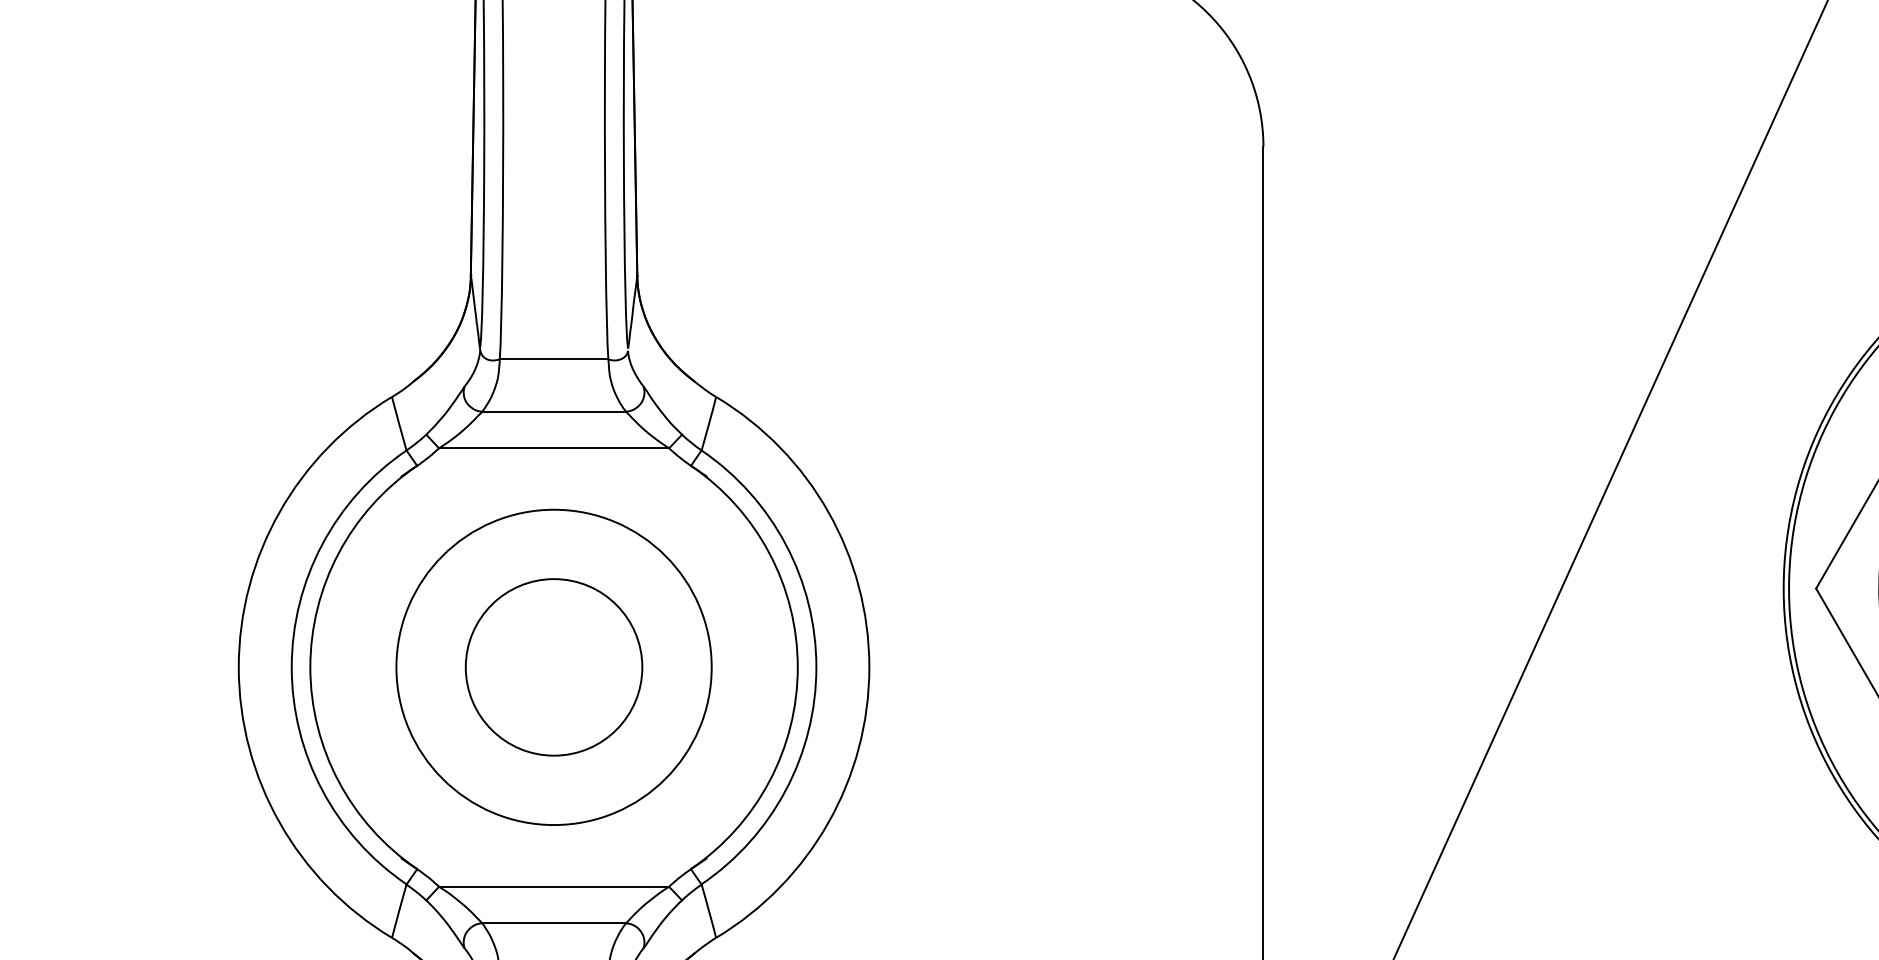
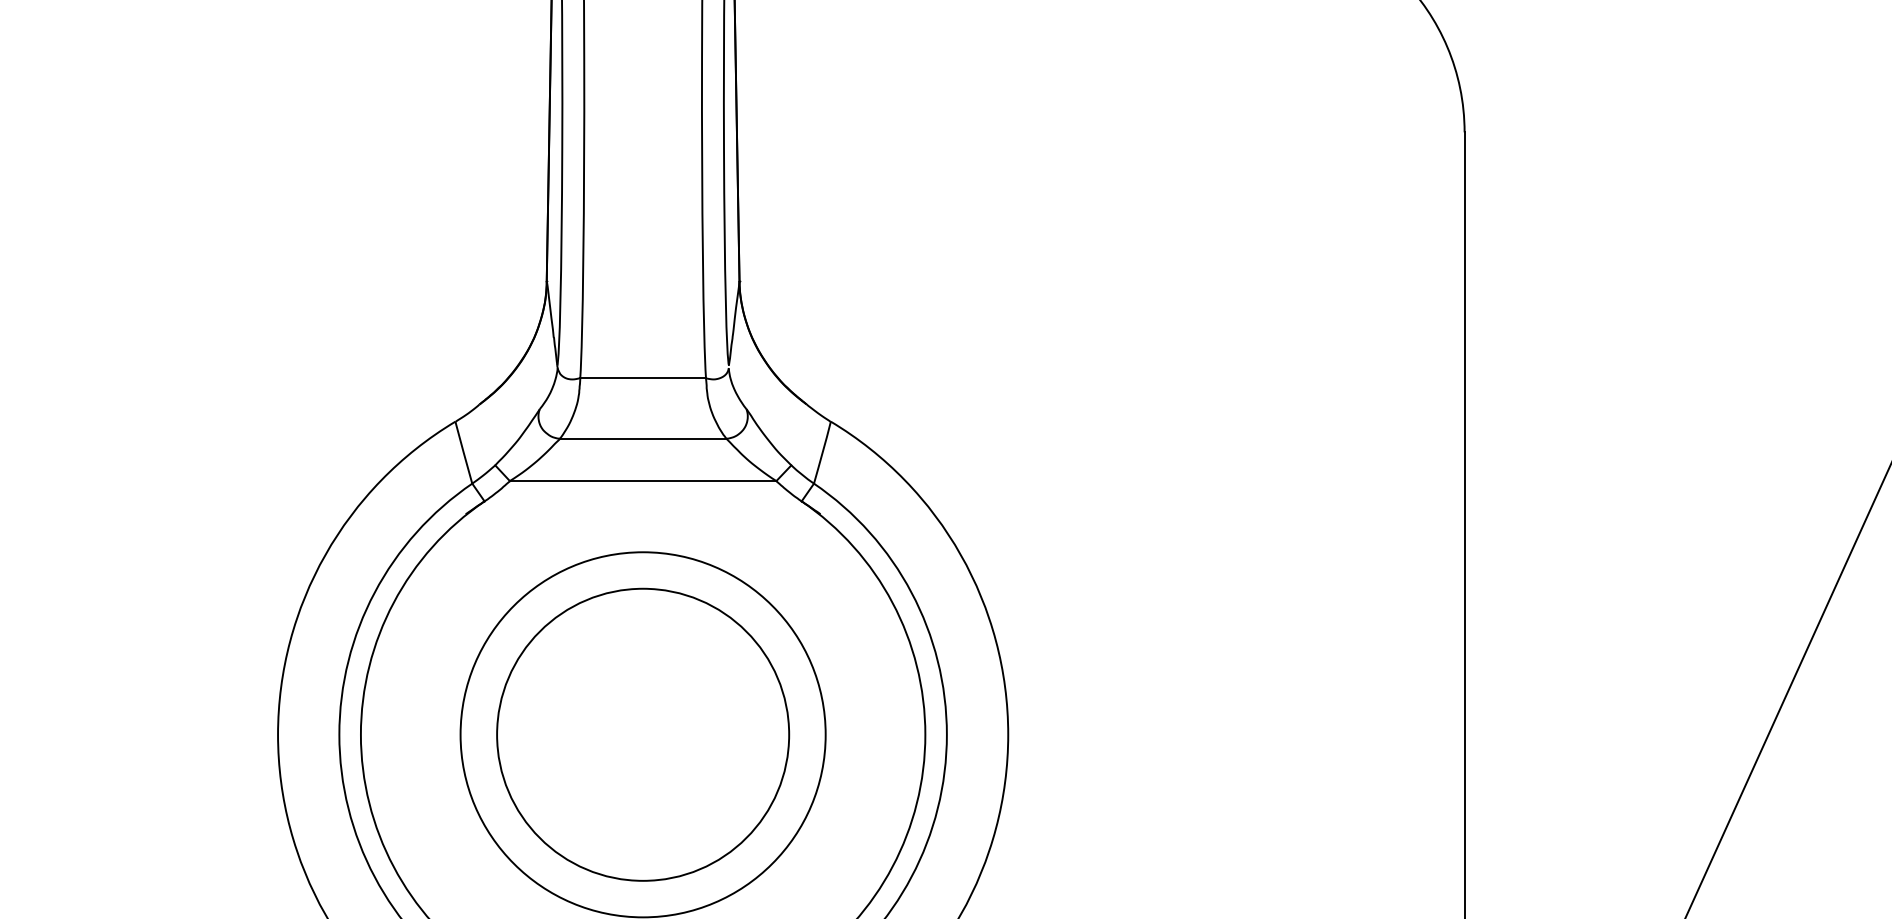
circle: (553, 667) -> (642, 734), size x1.43

